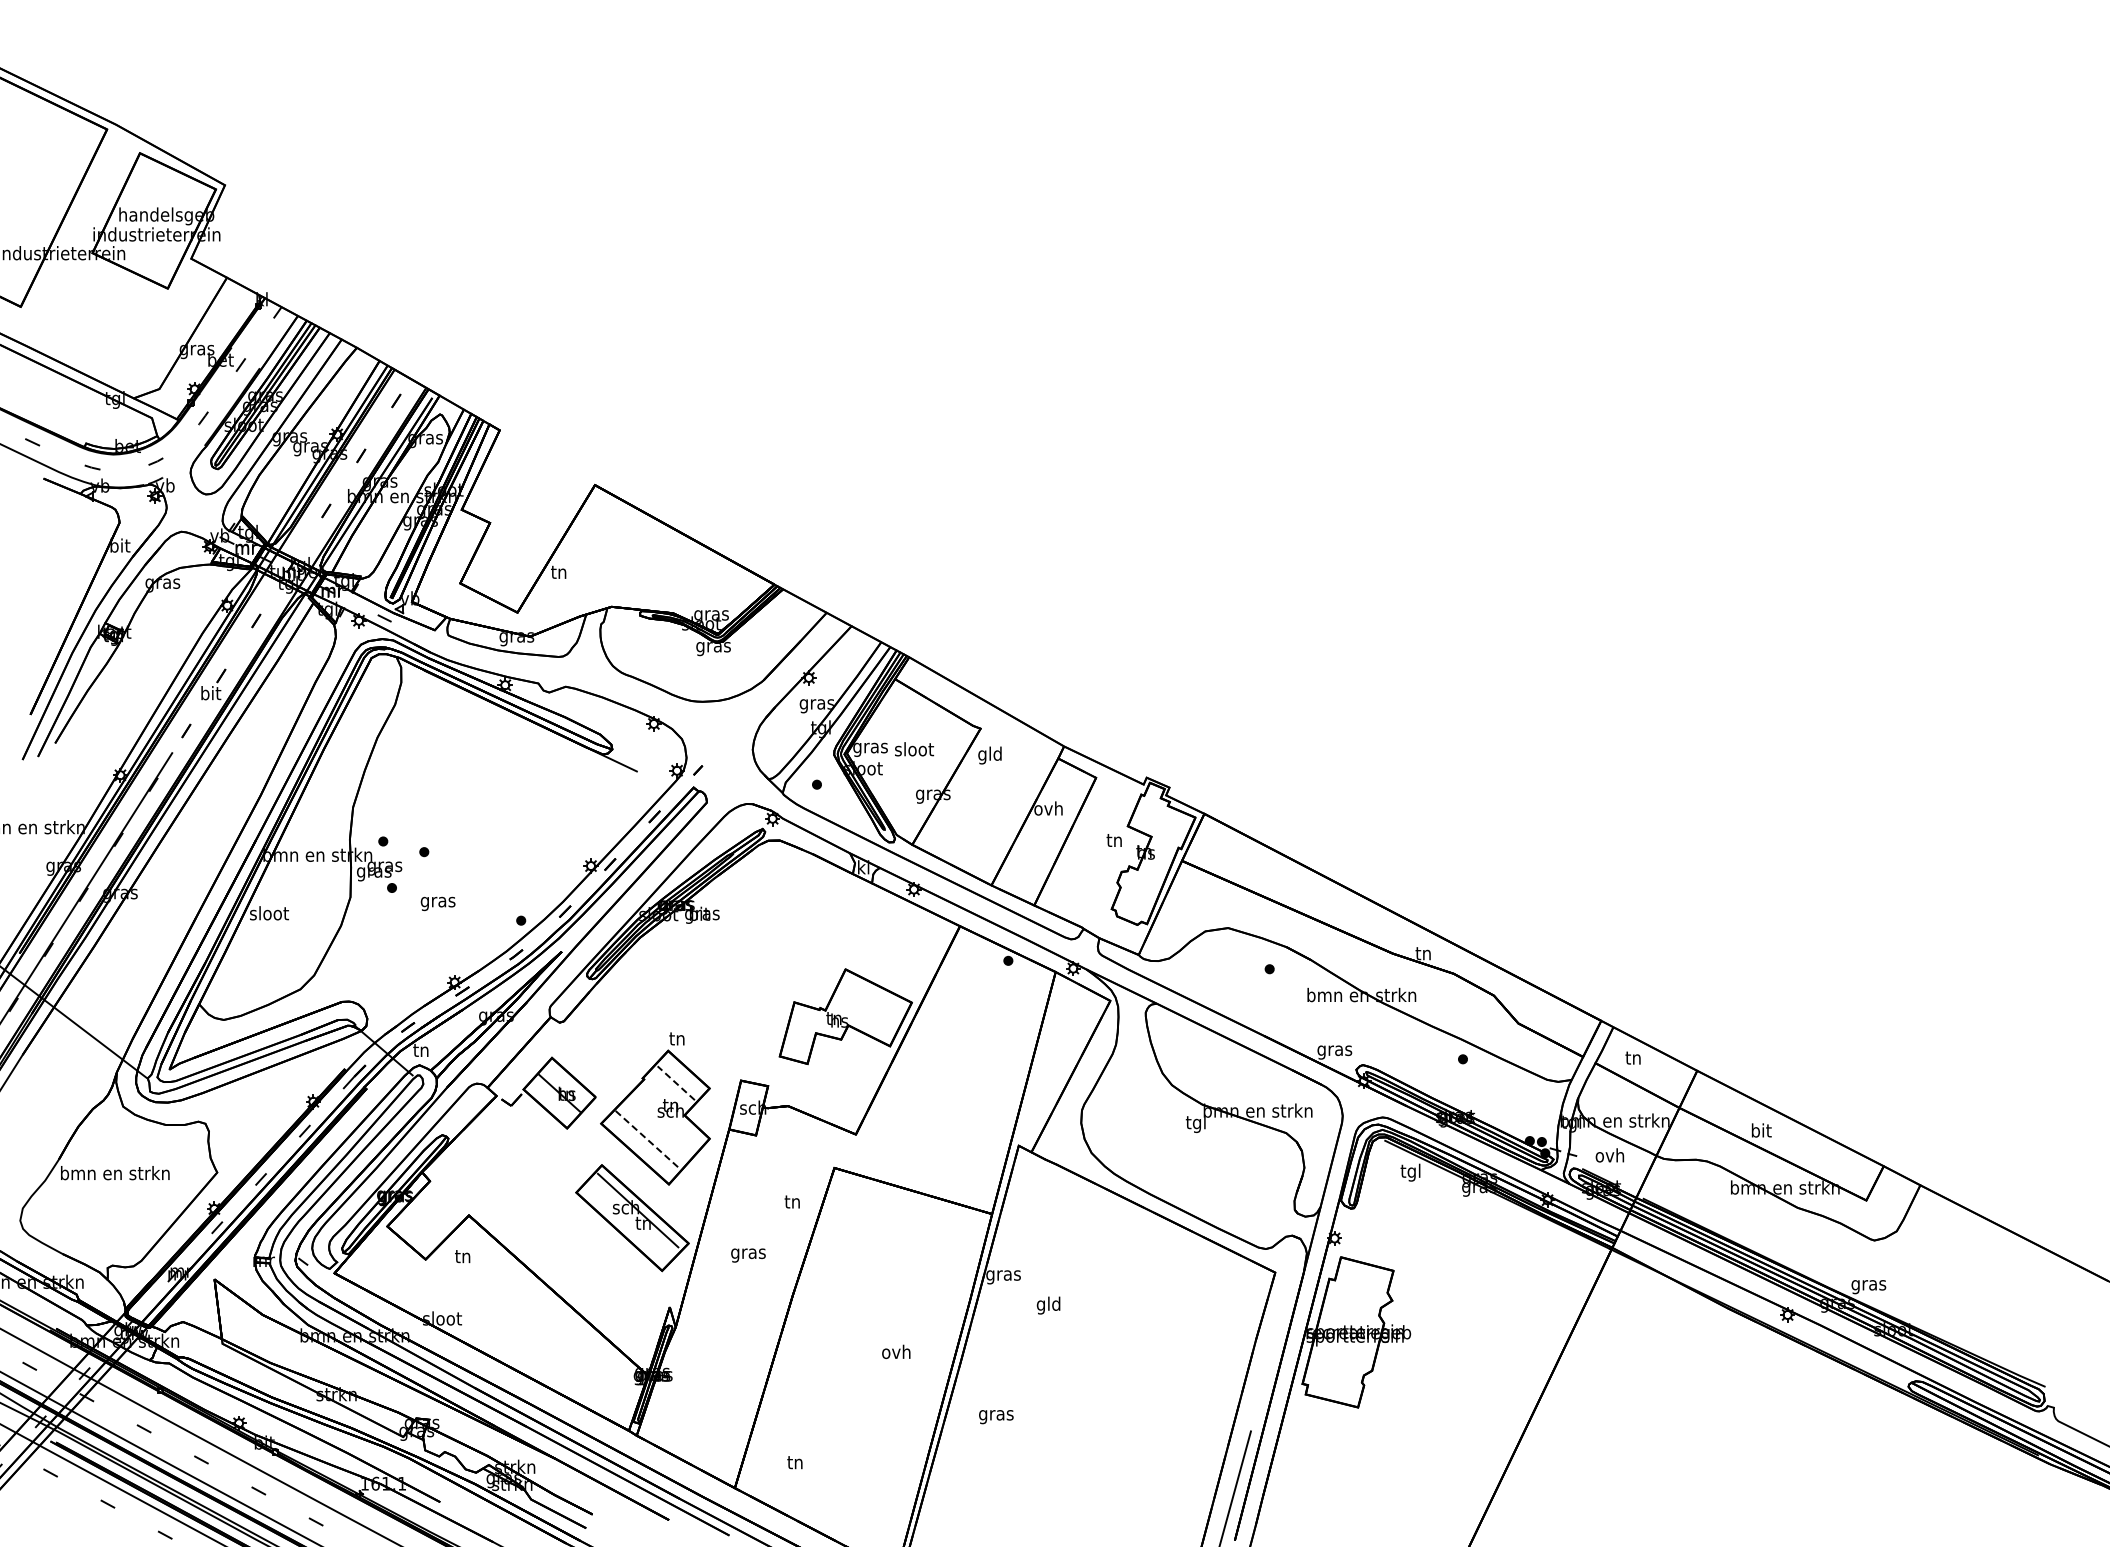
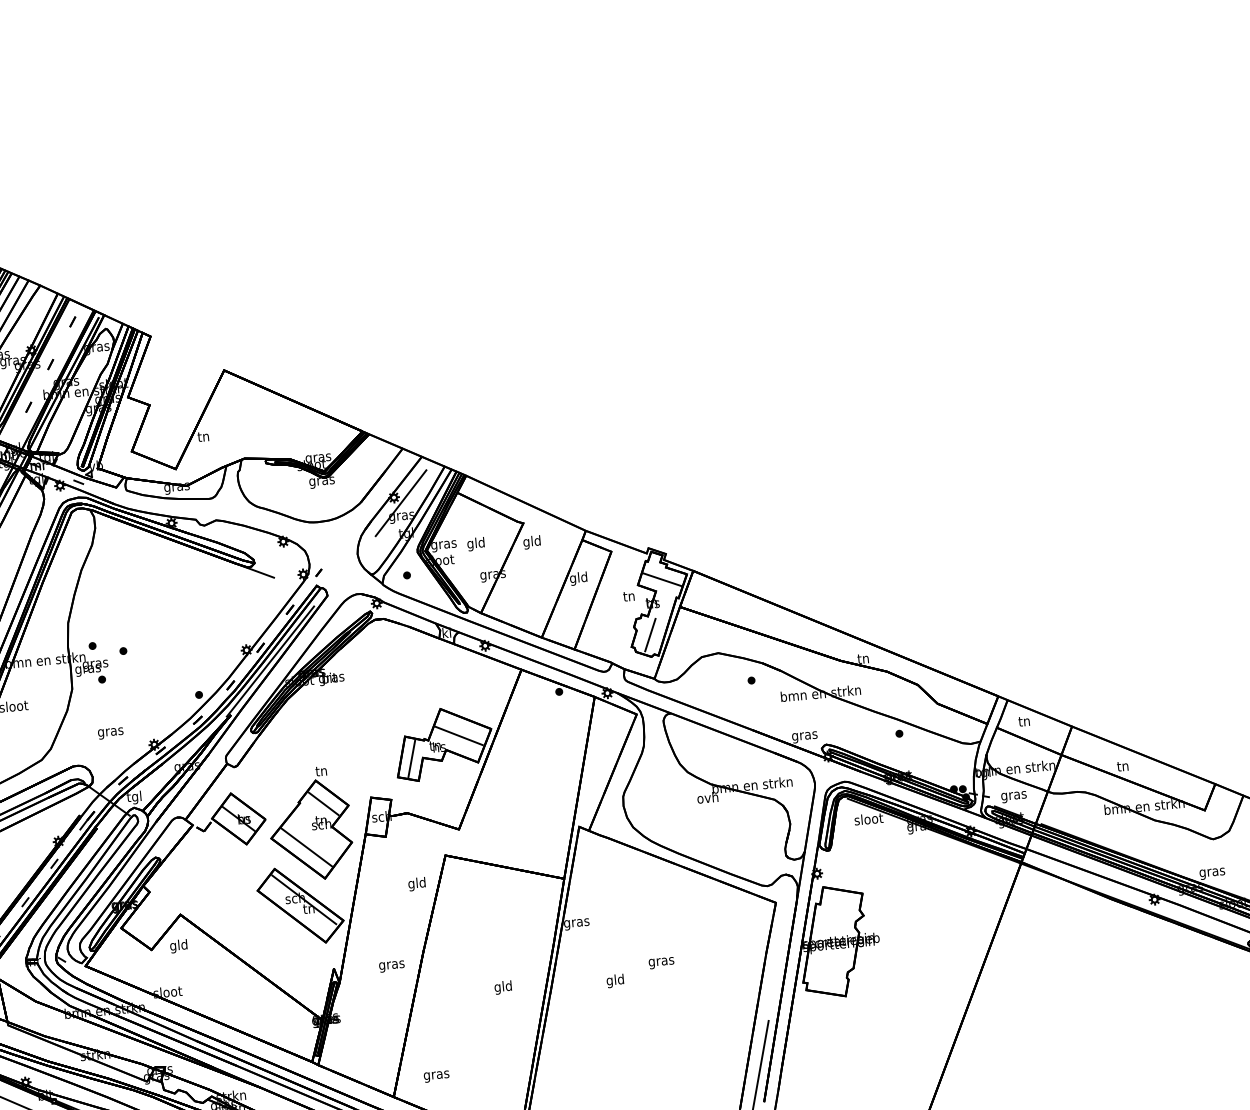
line: (817, 686) -> (400, 503), added
text: (914, 751) -> (476, 544), sloot -> gld
text: (1048, 810) -> (578, 578), ovh -> gld
line: (1161, 821) -> (662, 579), added
line: (621, 884) -> (270, 661), added
line: (1138, 895) -> (650, 635), added
text: (437, 903) -> (110, 733), moved
line: (867, 1007) -> (458, 735), added
line: (800, 1033) -> (411, 759), added
text: (420, 1051) -> (133, 797), tn -> tgl
line: (675, 1082) -> (323, 803), dashed -> solid
text: (1195, 1124) -> (707, 799), tgl -> ovh
text: (1761, 1130) -> (1123, 766), bit -> tn
line: (648, 1140) -> (307, 847), dashed -> solid
text: (1609, 1157) -> (1013, 796), ovh -> gras
text: (1410, 1172) -> (868, 820), tgl -> sloot
text: (792, 1203) -> (417, 884), tn -> gld
text: (748, 1255) -> (391, 966), moved
text: (462, 1257) -> (178, 946), tn -> gld
text: (1048, 1305) -> (615, 980), moved
text: (896, 1353) -> (503, 987), ovh -> gld
text: (996, 1417) -> (661, 963), moved
text: (795, 1464) -> (436, 1075), tn -> gras

